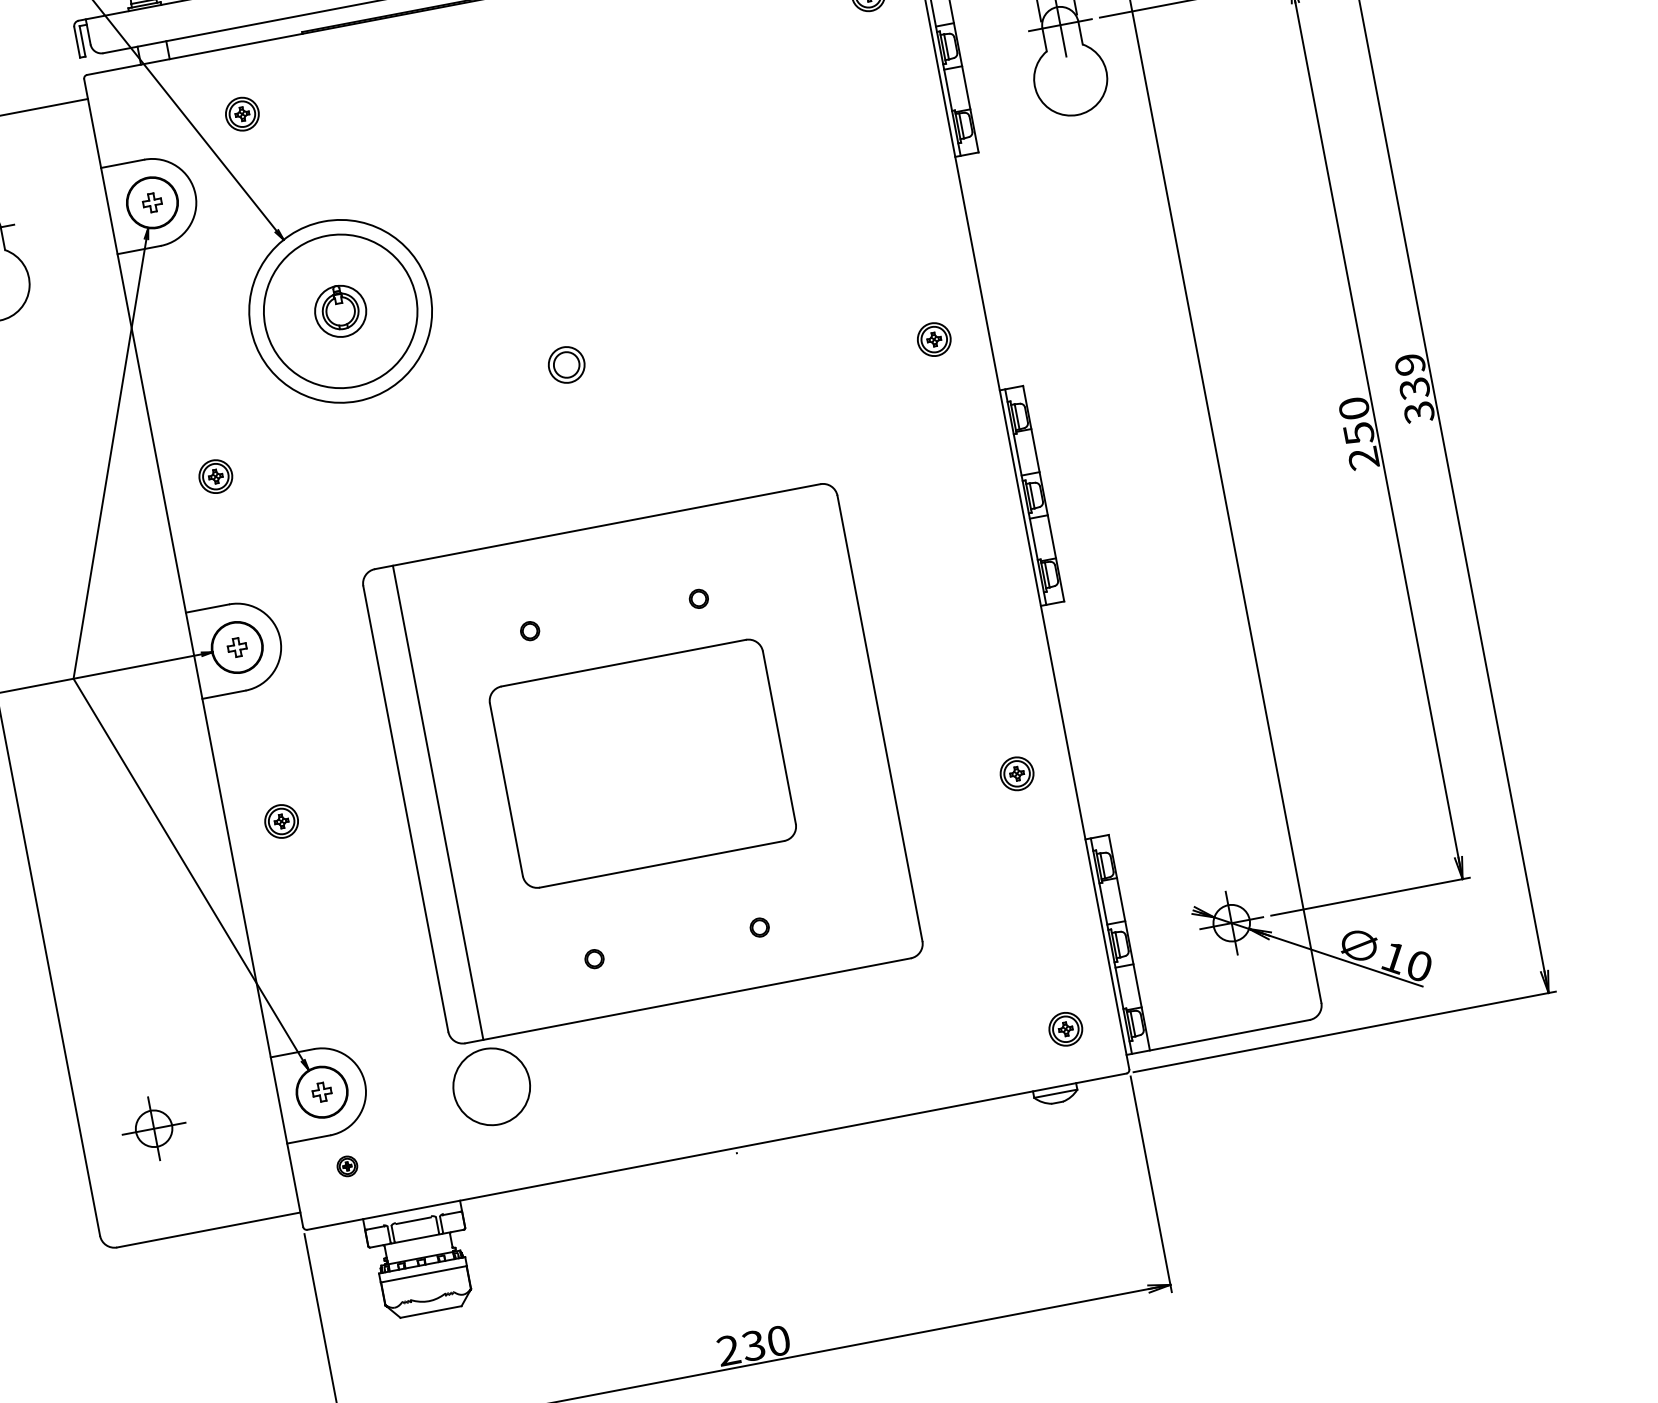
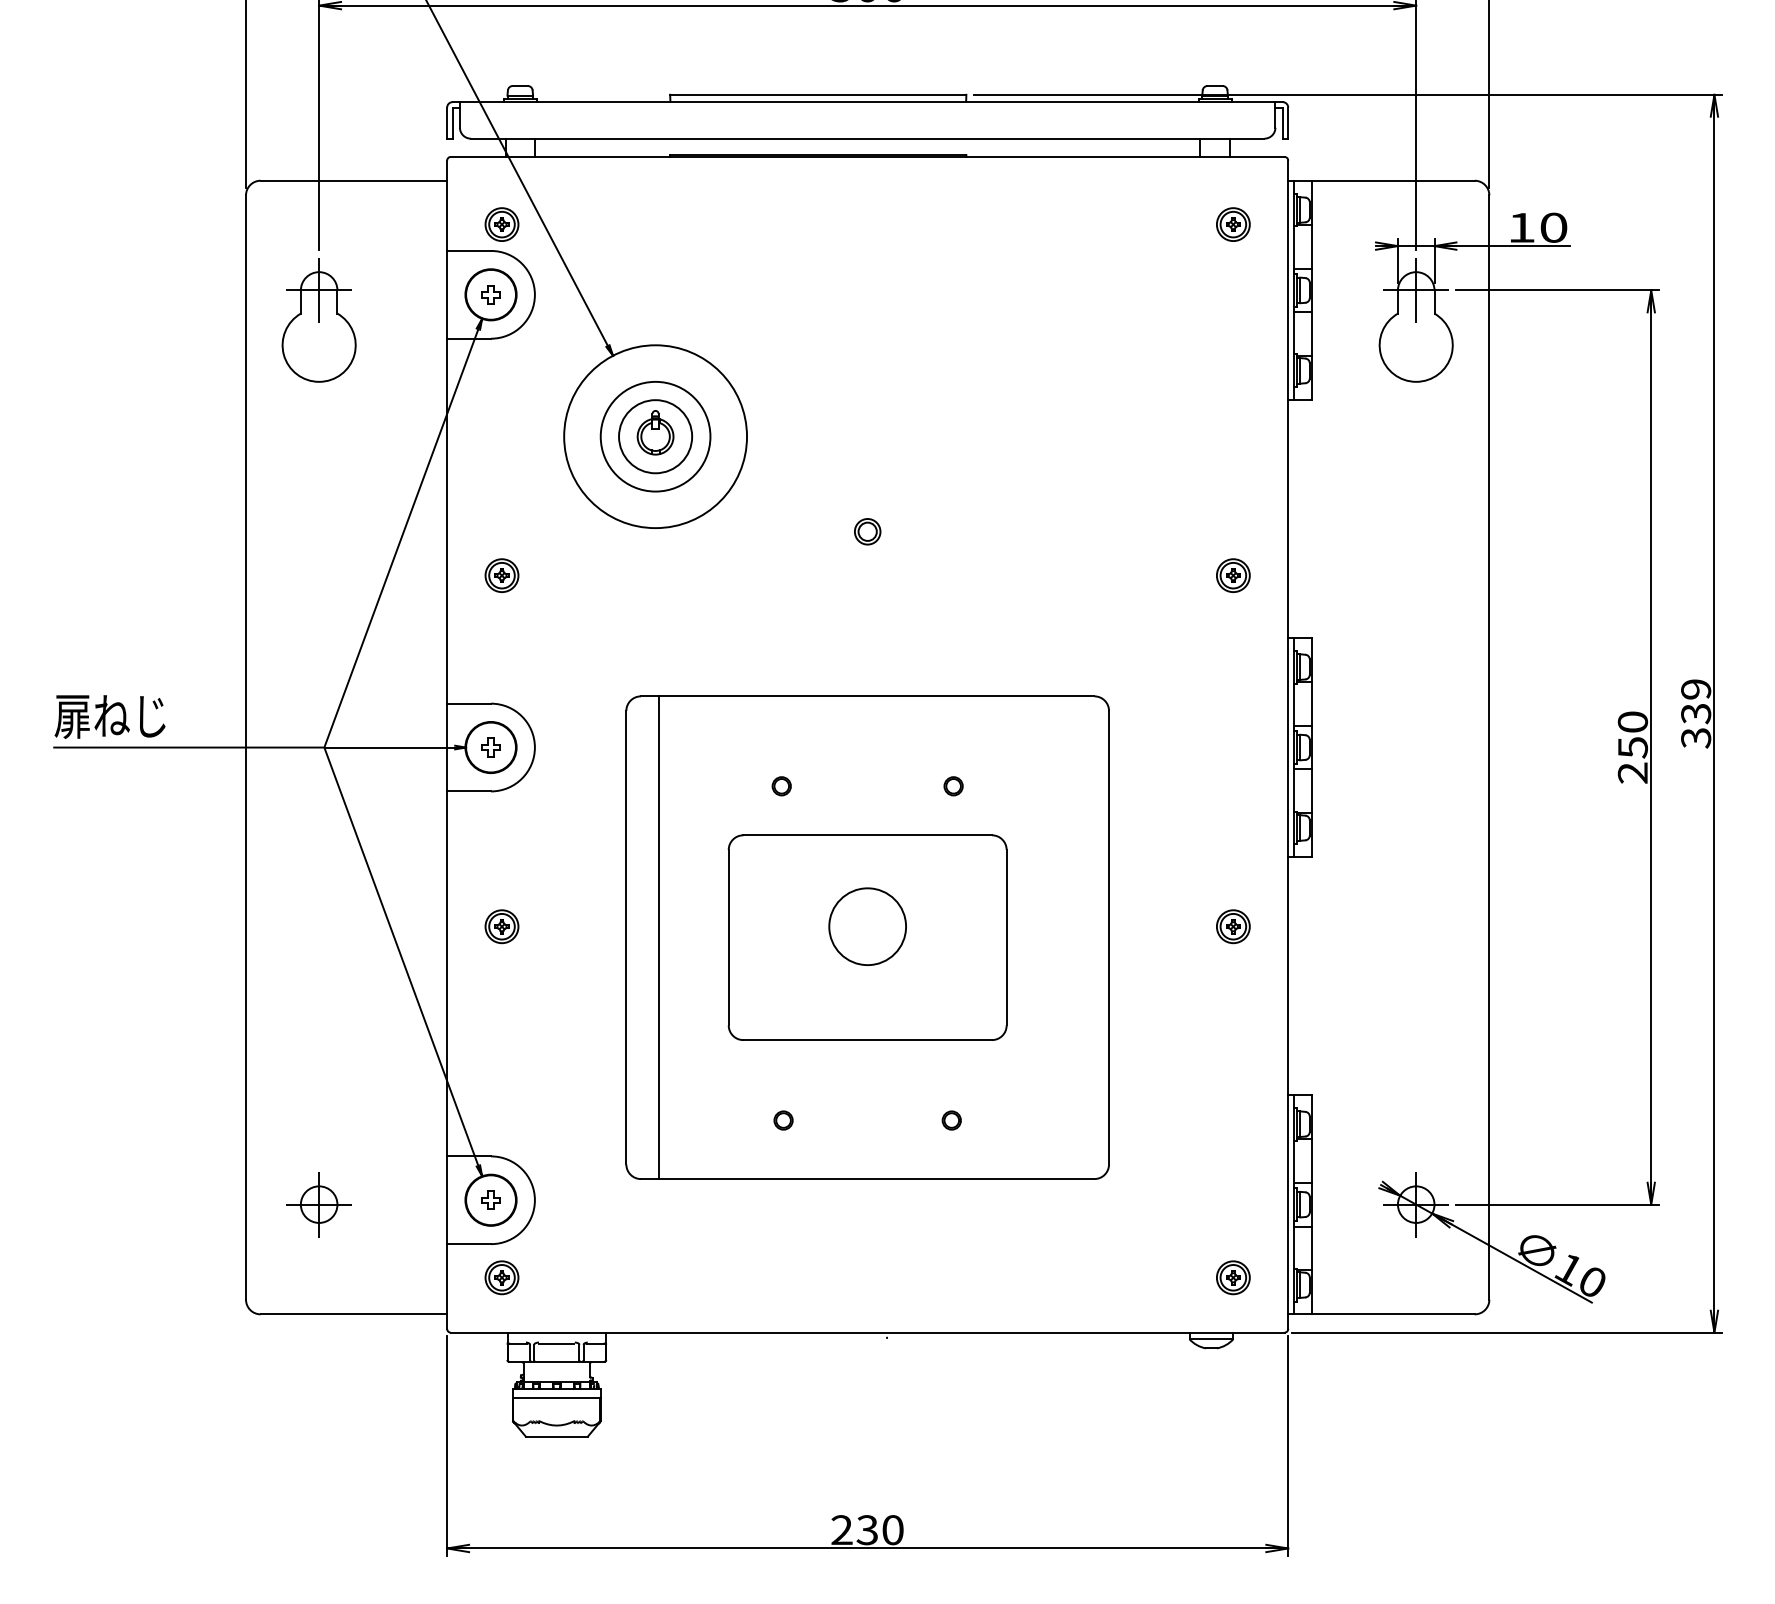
part: (241, 114) -> (501, 224), moved
circle: (340, 311) -> (655, 436), size x0.71
circle: (340, 311) -> (655, 436), size x1.43
part: (566, 364) -> (867, 531), size x0.71
part: (1017, 773) -> (1233, 926), moved
circle: (491, 1086) -> (867, 926), moved
part: (346, 1166) -> (501, 1277), size x1.67

